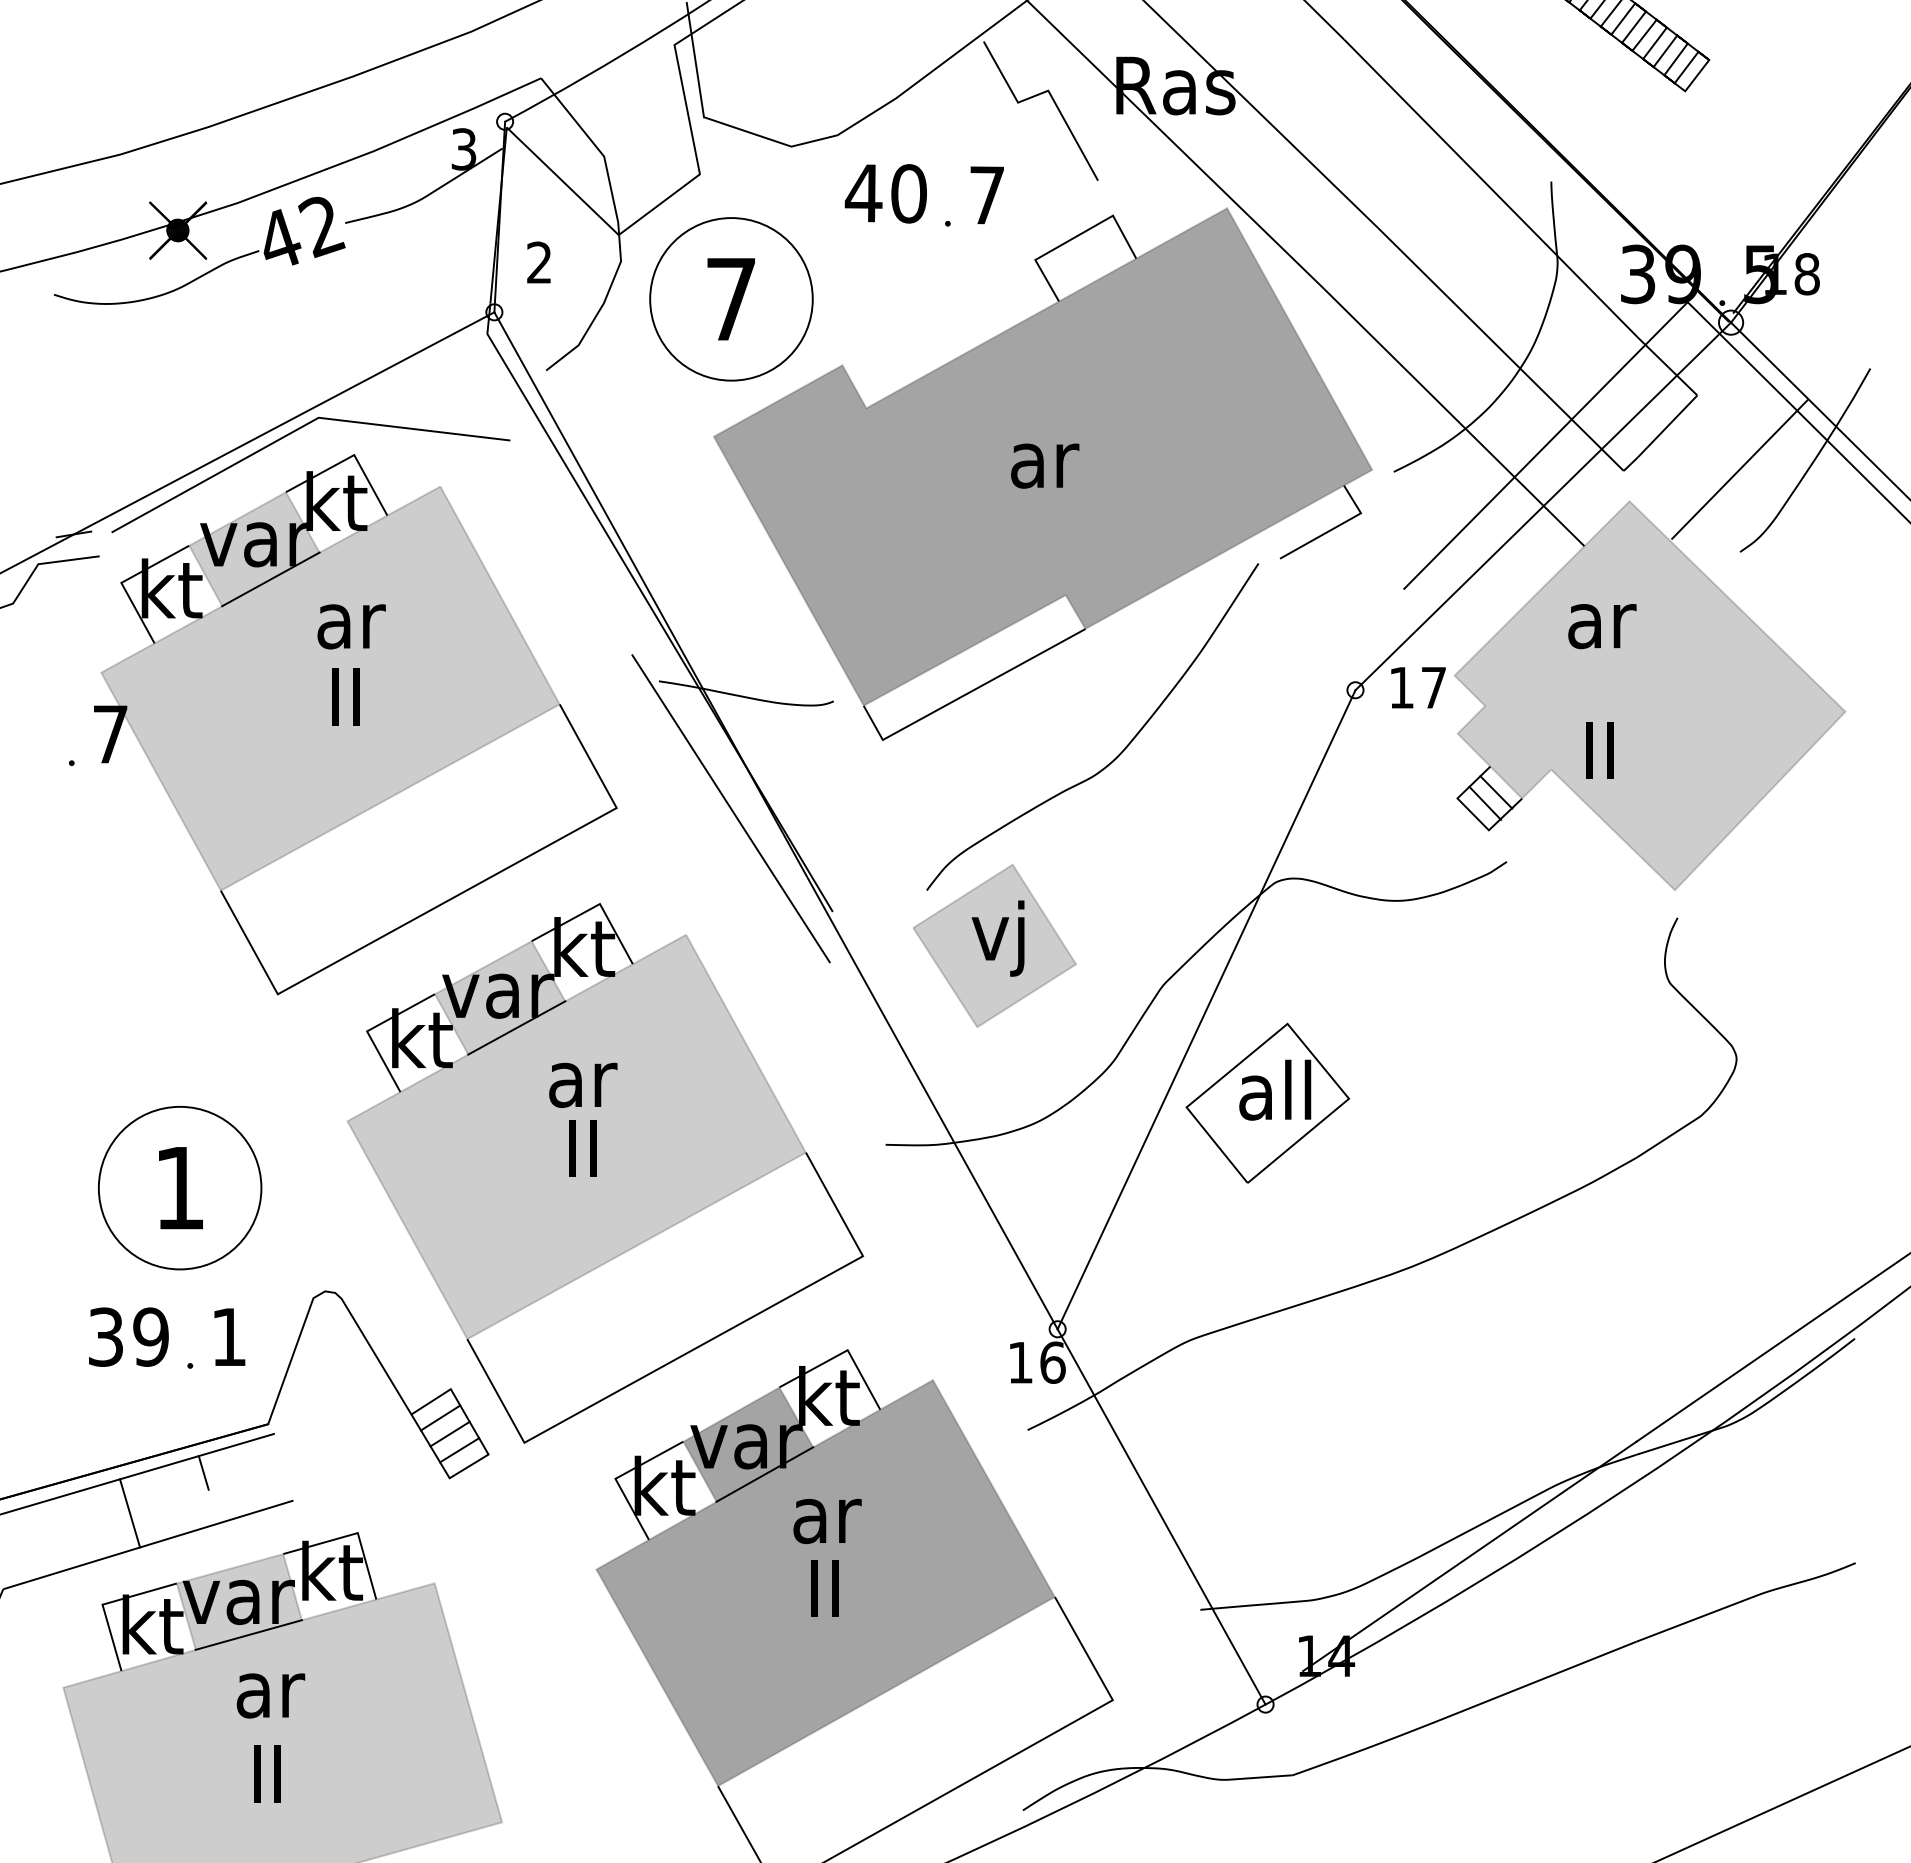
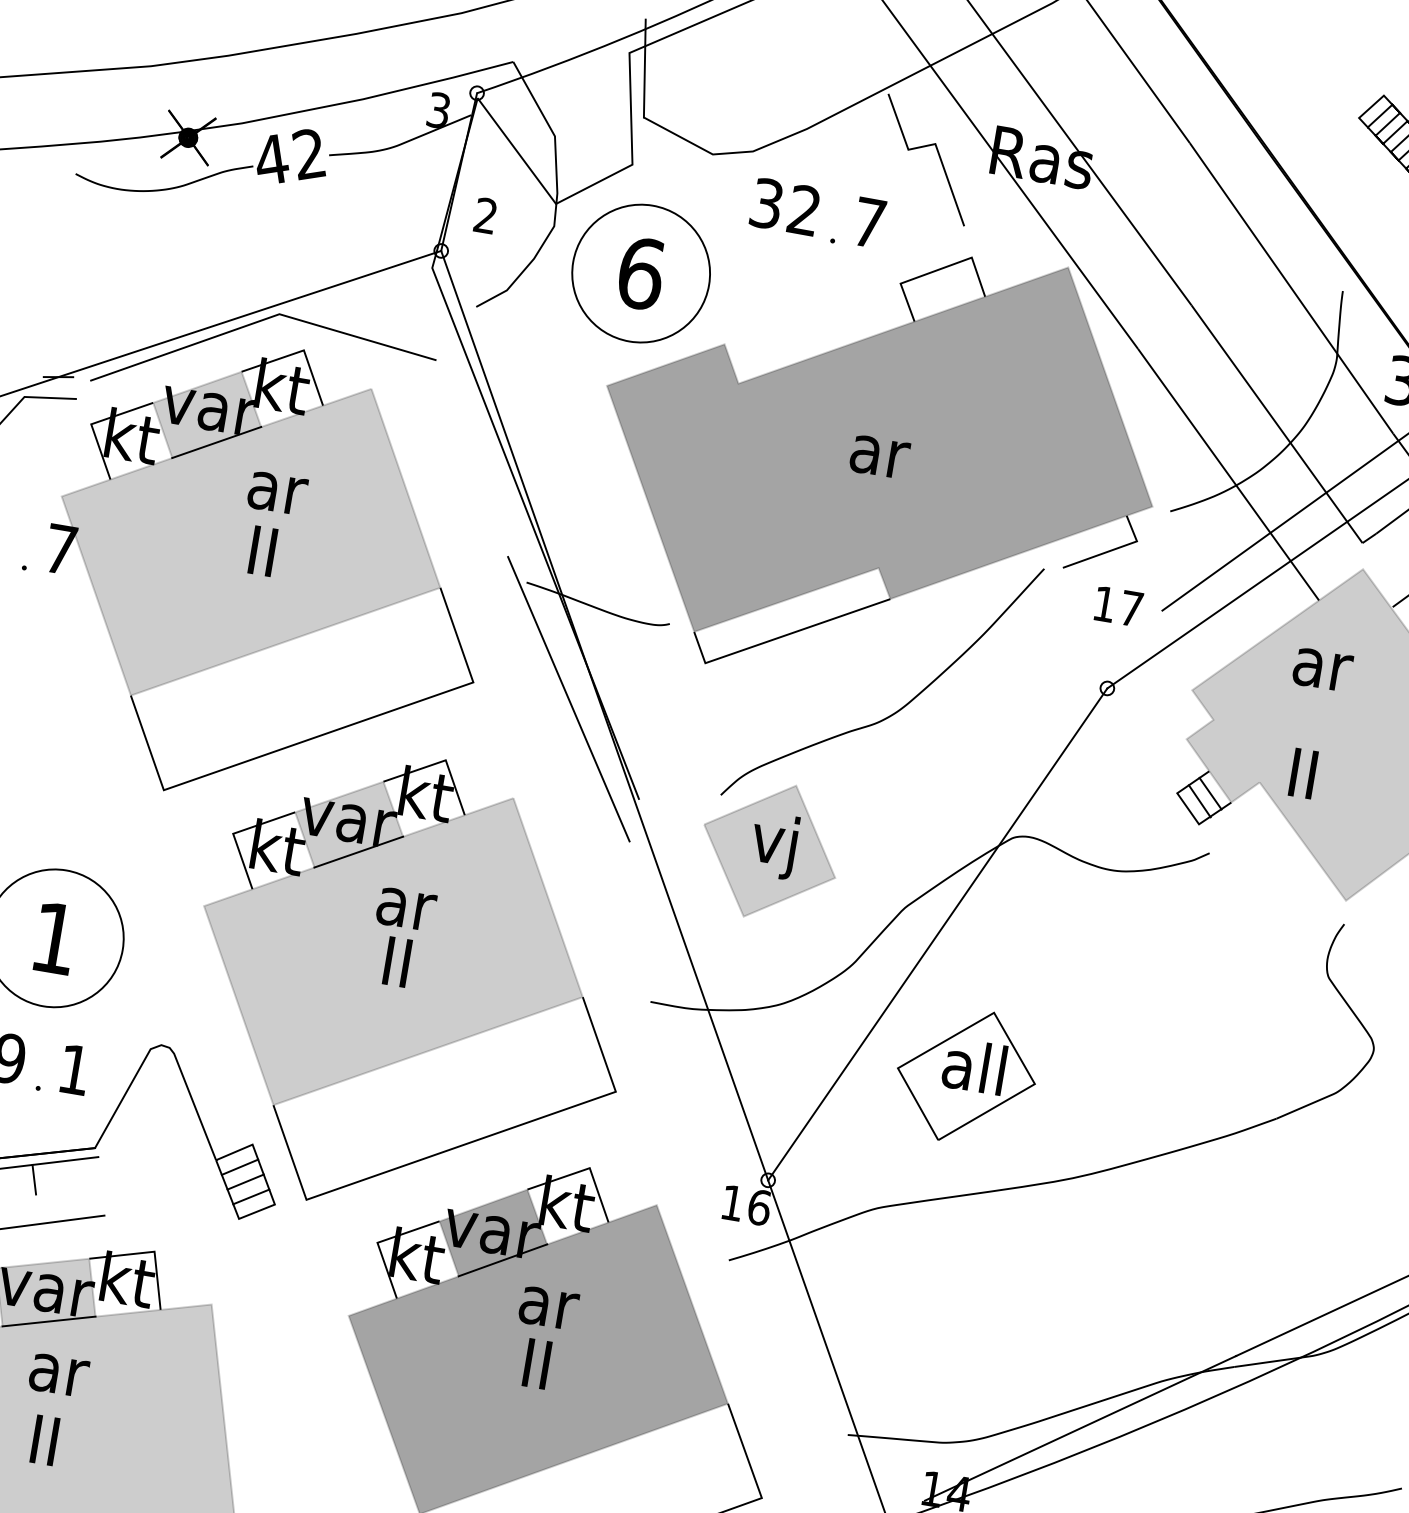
text: (885, 193) -> (784, 206), 40 -> 32
text: (731, 298) -> (641, 272), 7 -> 6
text: (1418, 687) -> (1118, 606), moved
part: (1267, 1102) -> (966, 1075), moved

